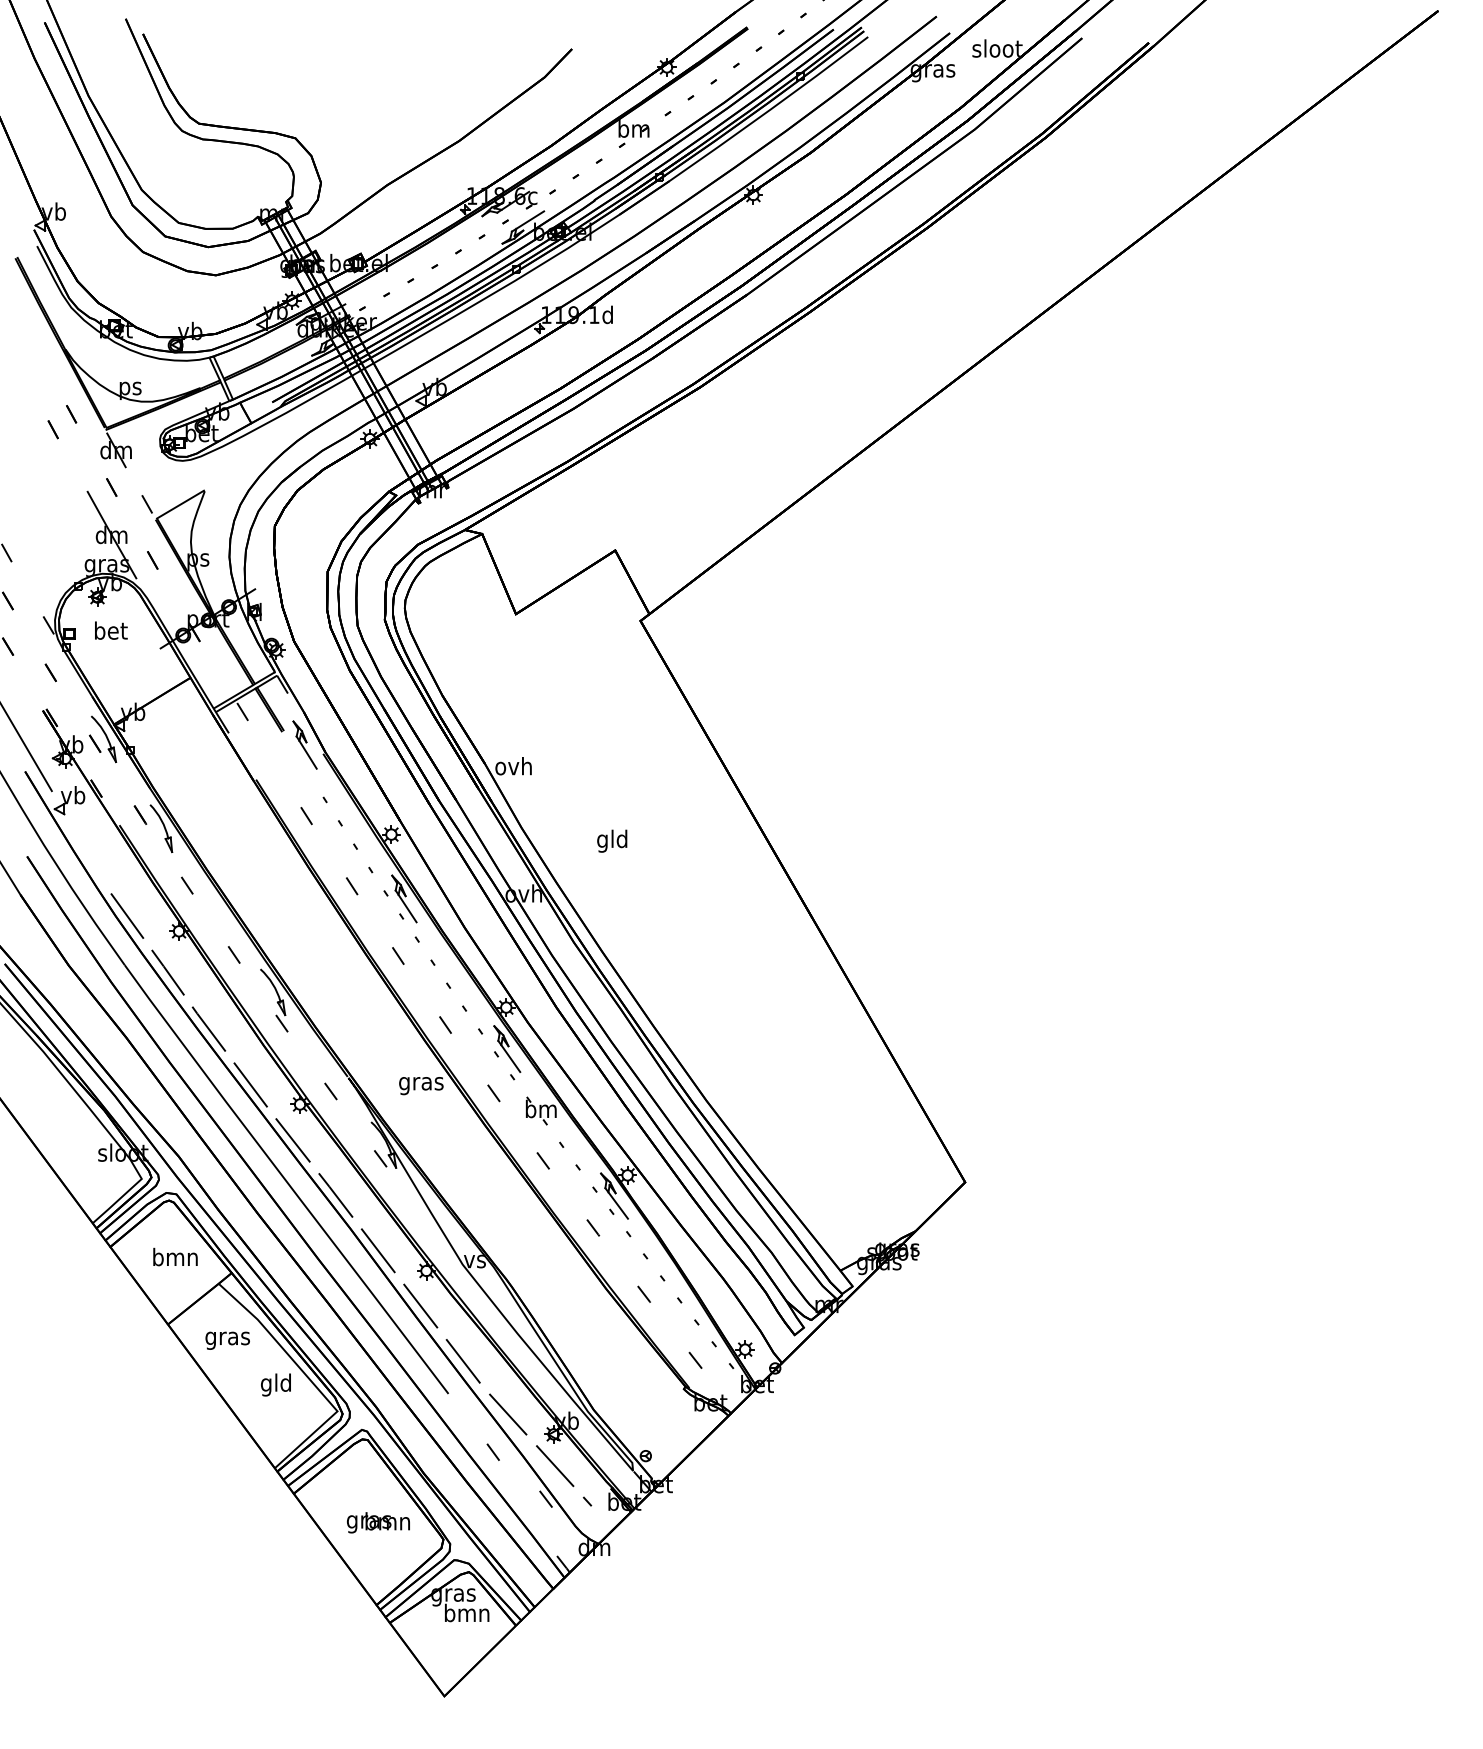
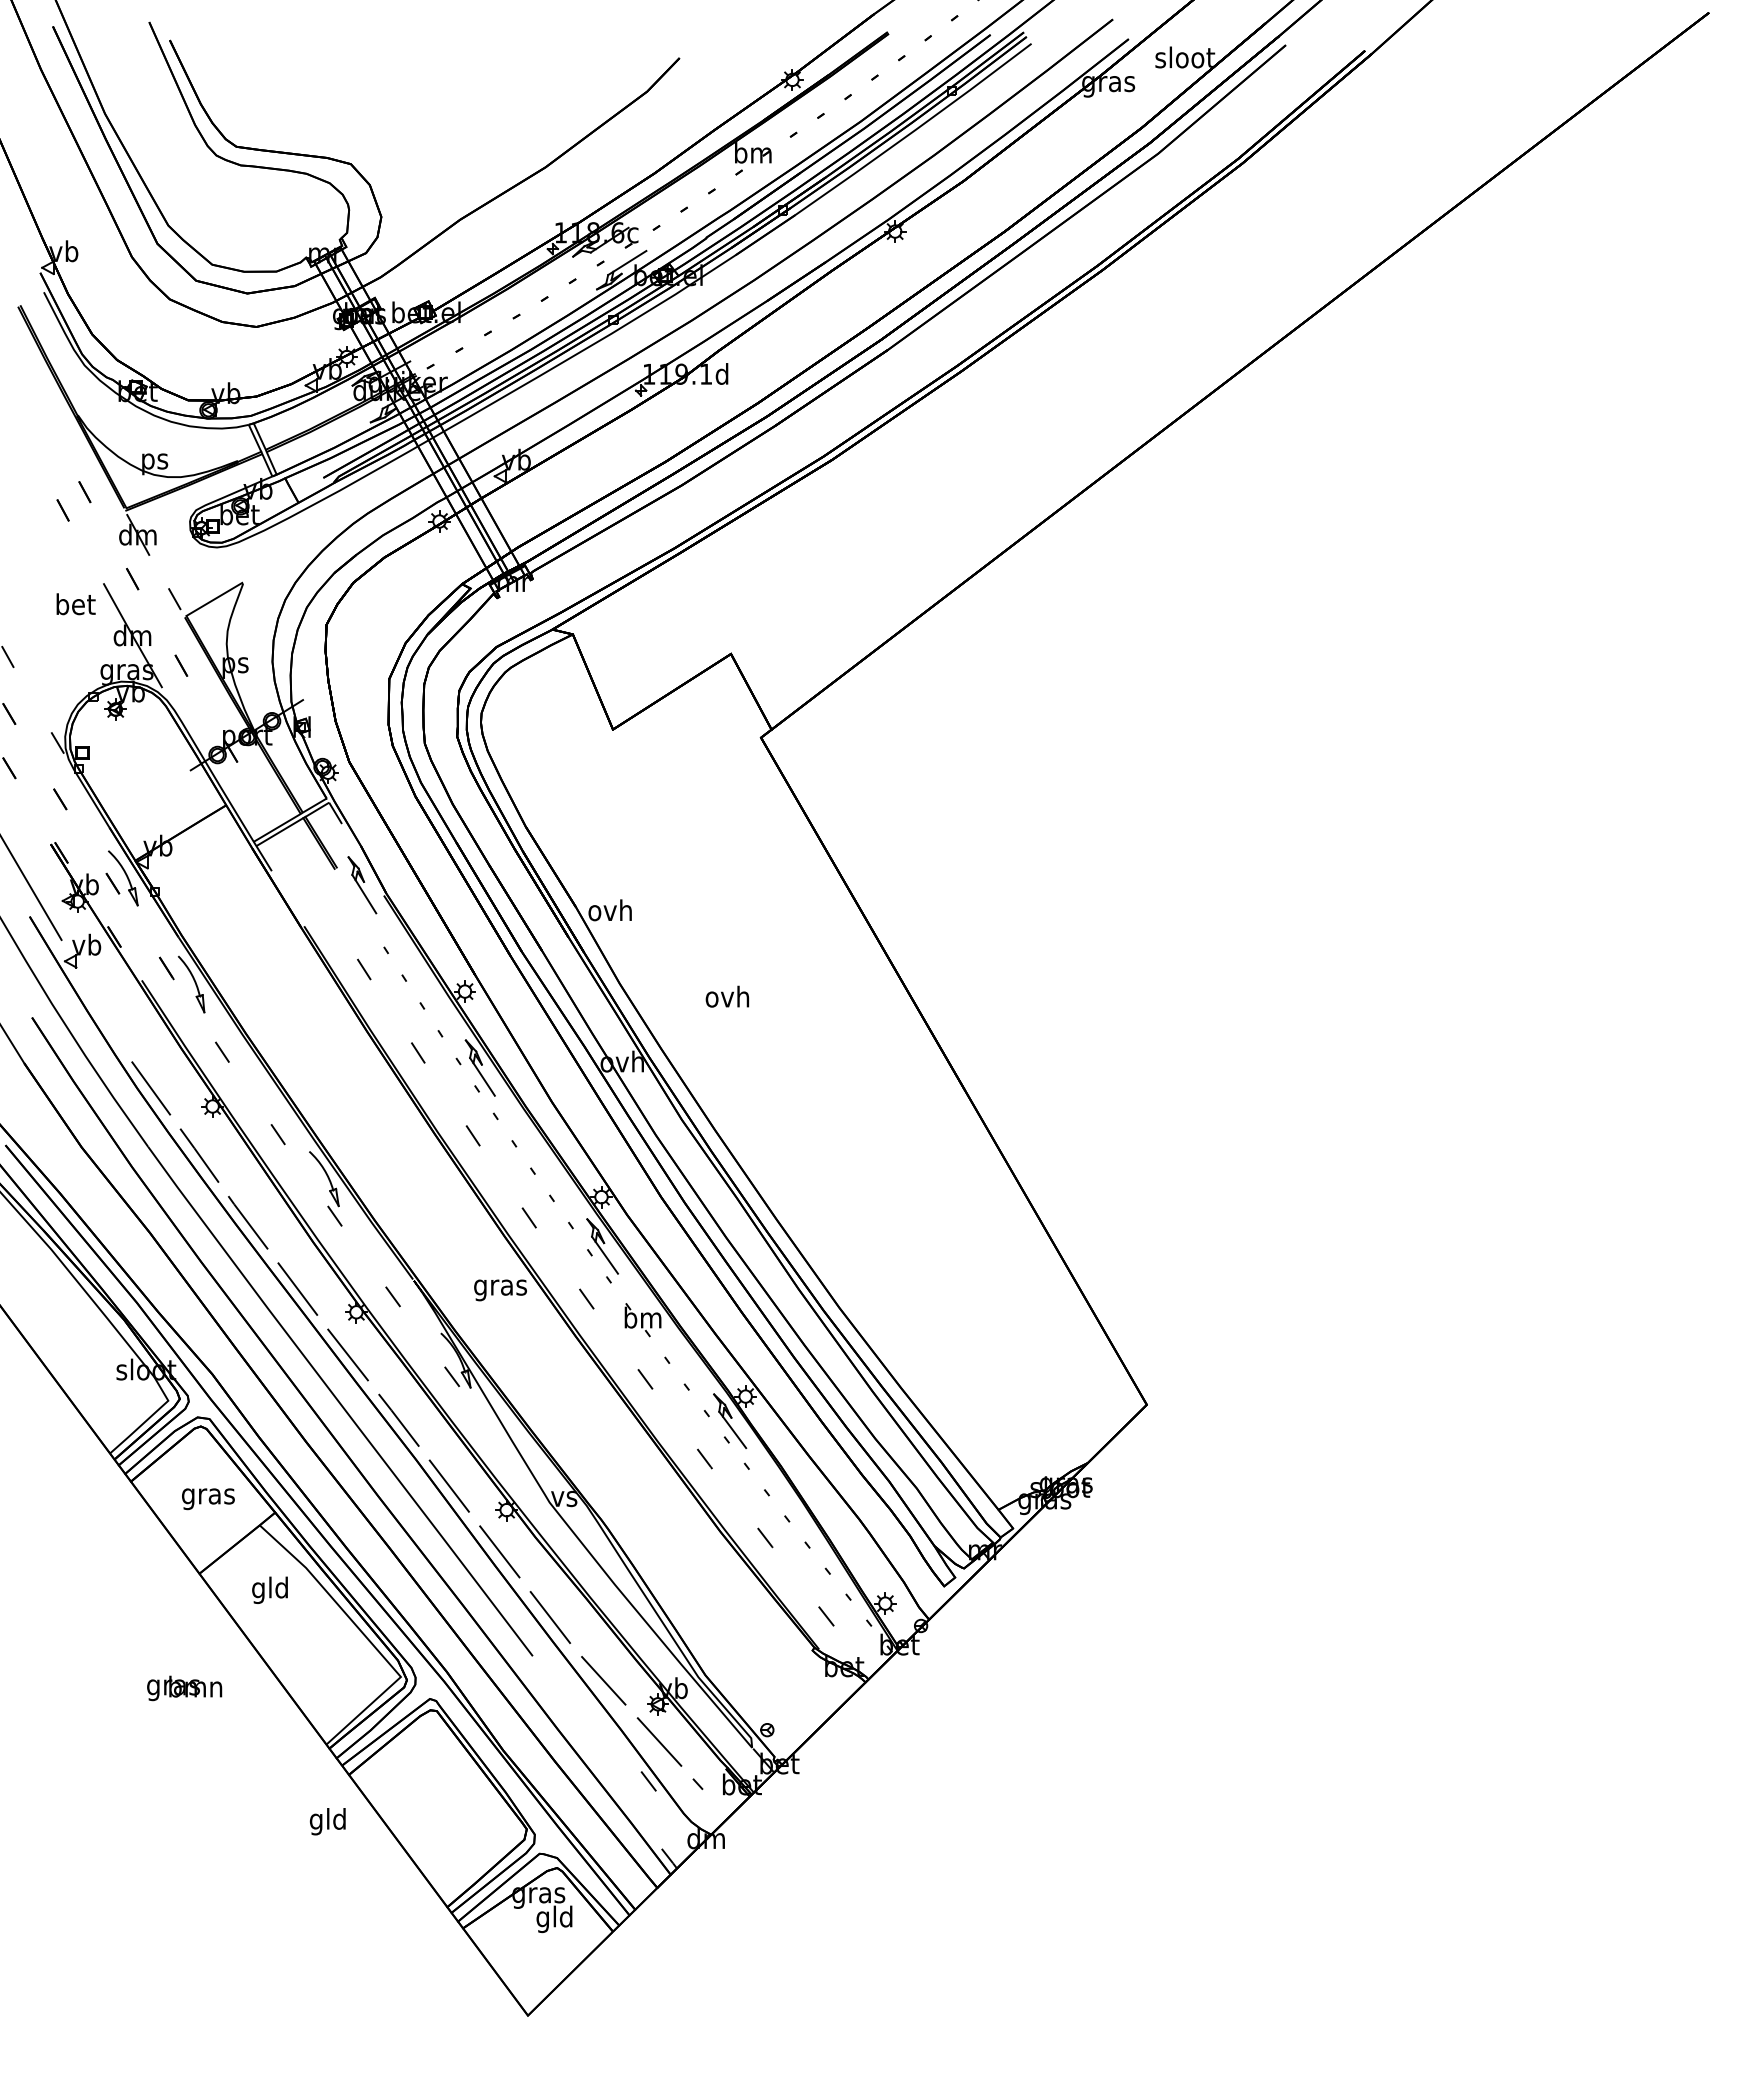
text: (110, 630) -> (75, 604), moved
line: (242, 711) -> (287, 845), removed
text: (612, 841) -> (727, 999), gld -> ovh
text: (175, 1259) -> (208, 1496), bmn -> gras
text: (227, 1338) -> (270, 1590), gras -> gld
text: (275, 1384) -> (327, 1821), moved
line: (492, 1452) -> (585, 1725), removed
text: (378, 1522) -> (184, 1688), moved
text: (466, 1615) -> (554, 1919), bmn -> gld

